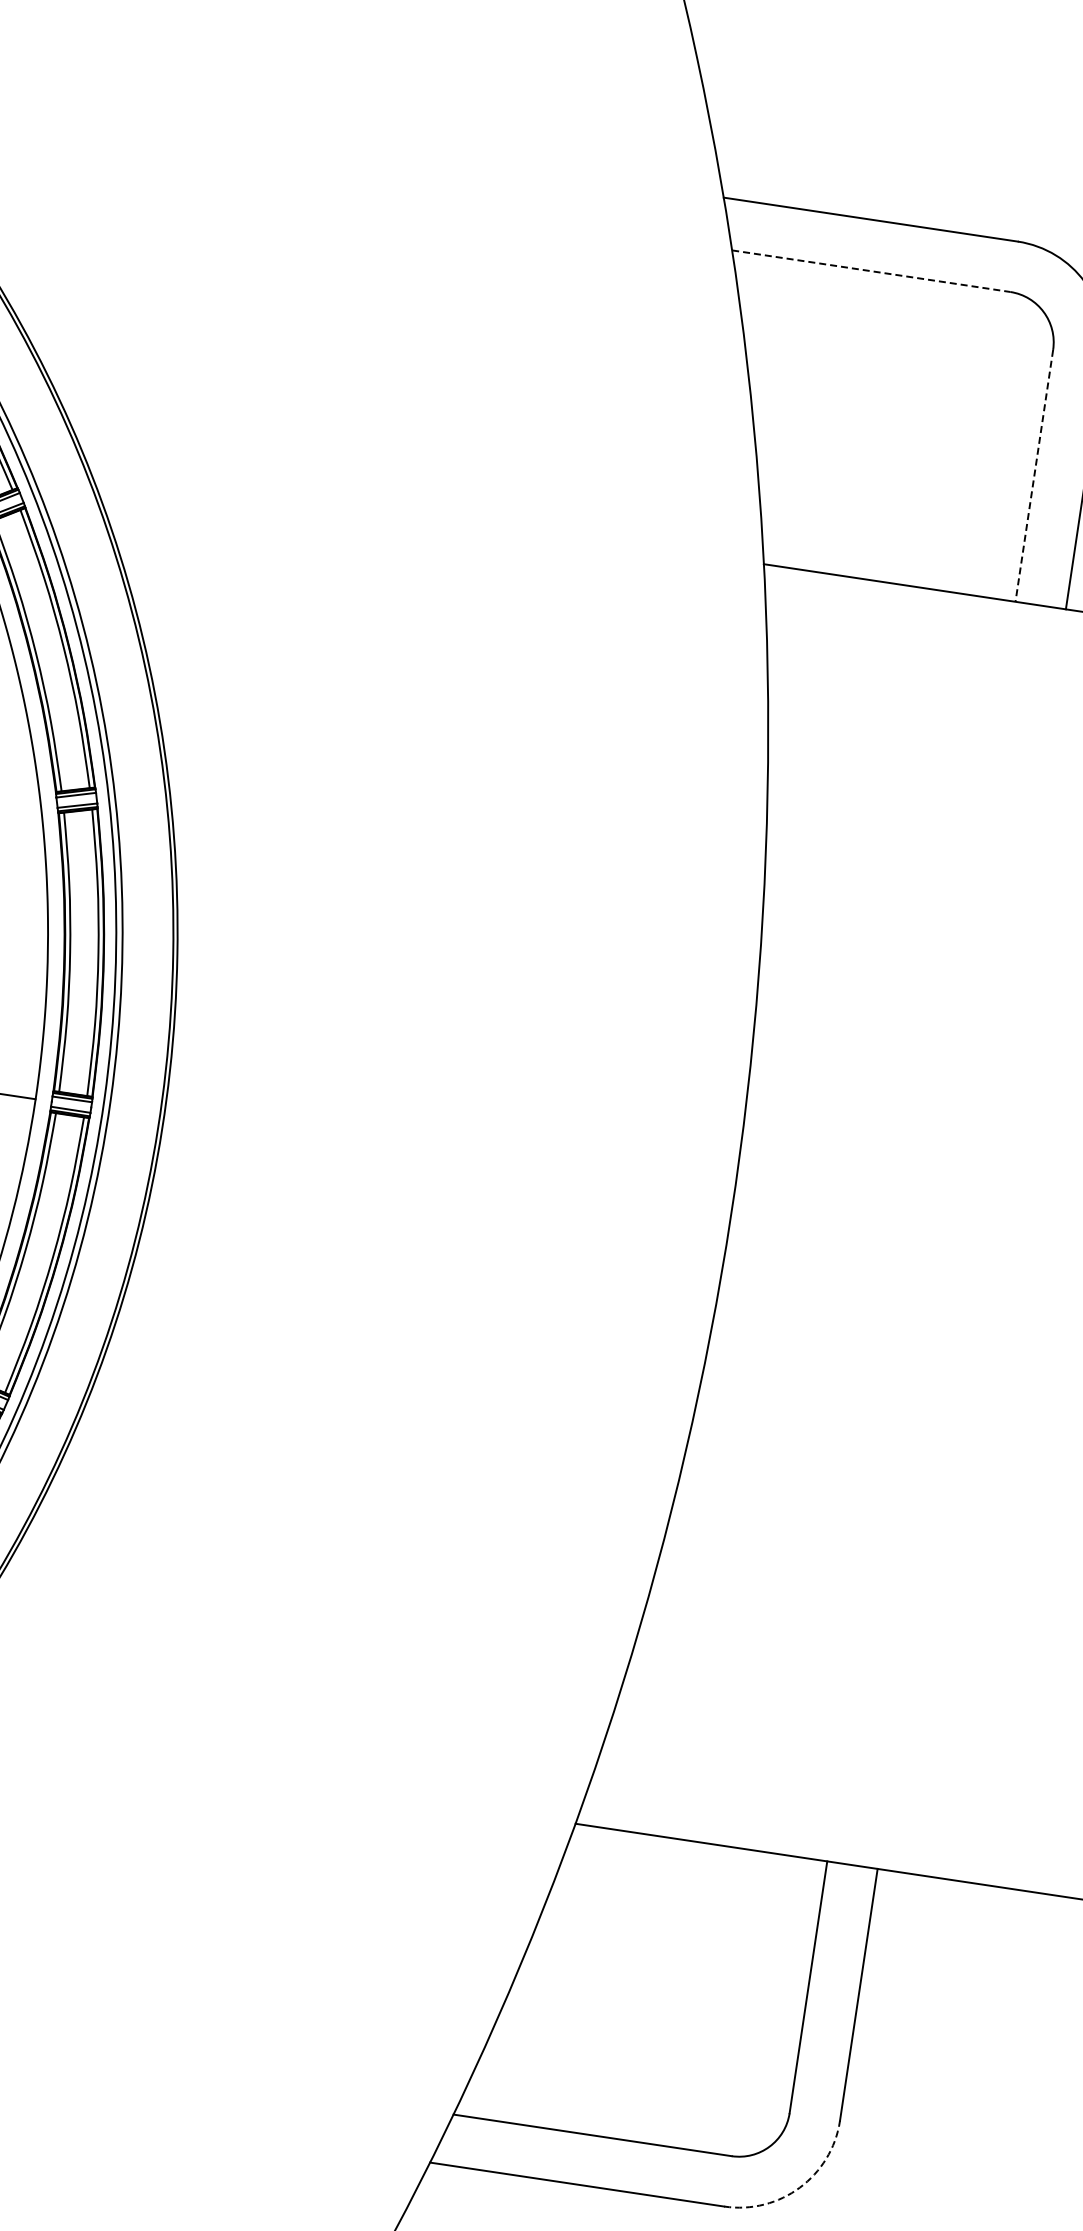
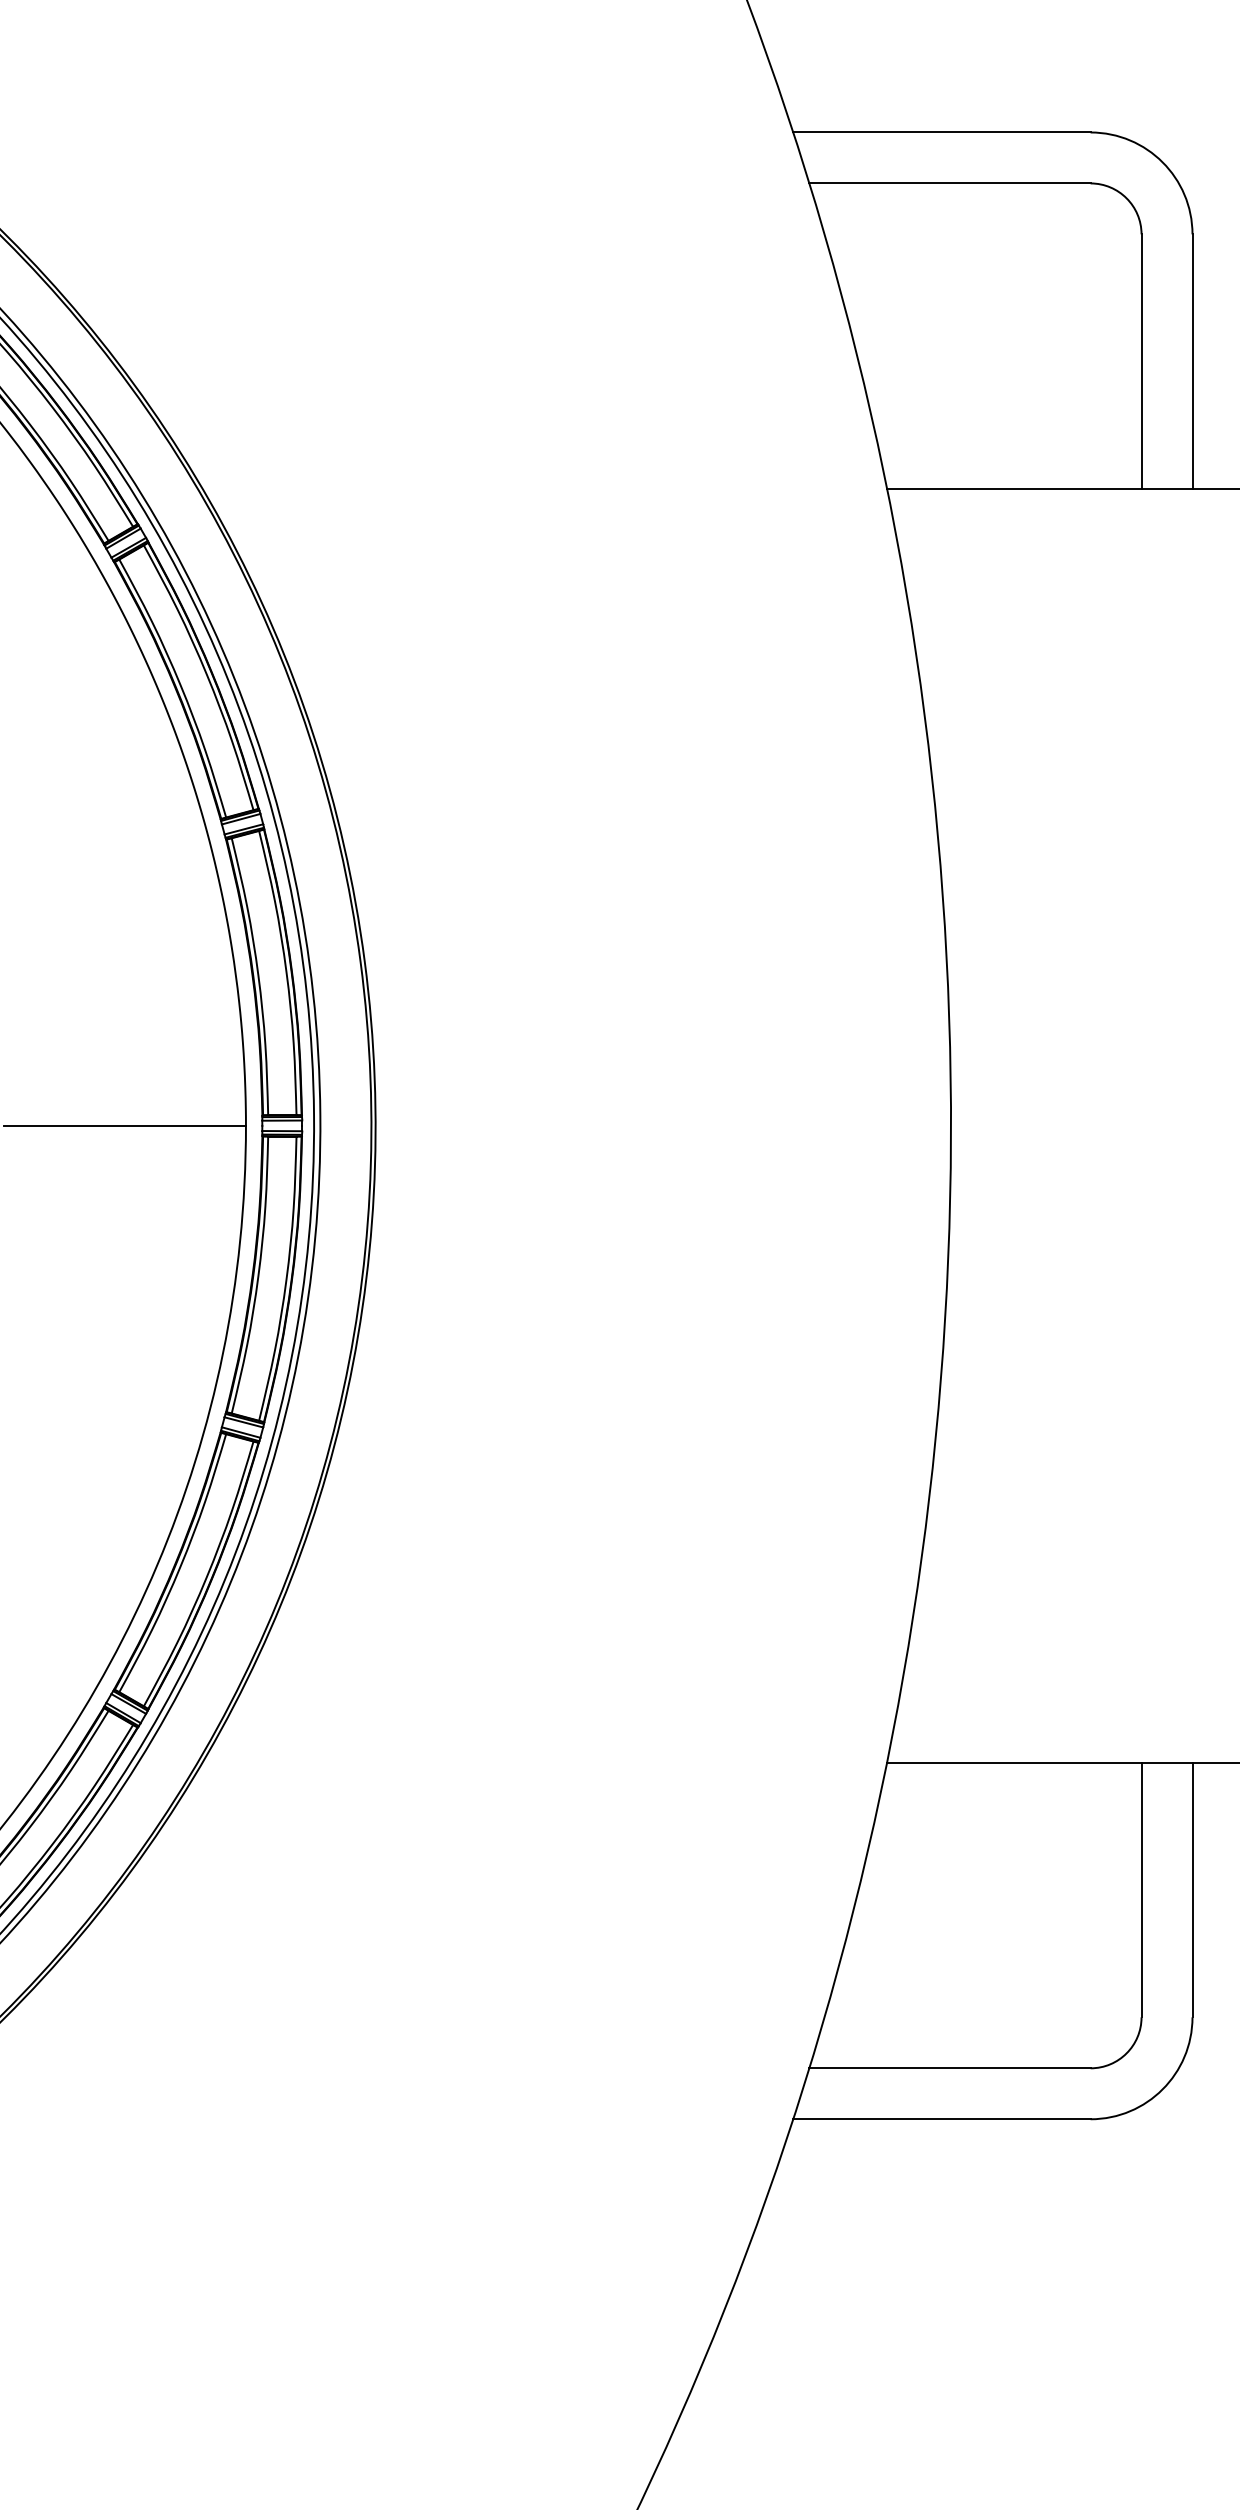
line: (871, 271) -> (950, 183), dashed -> solid
line: (1034, 476) -> (1141, 362), dashed -> solid
arc: (799, 2187) -> (1162, 2089), dashed -> solid

